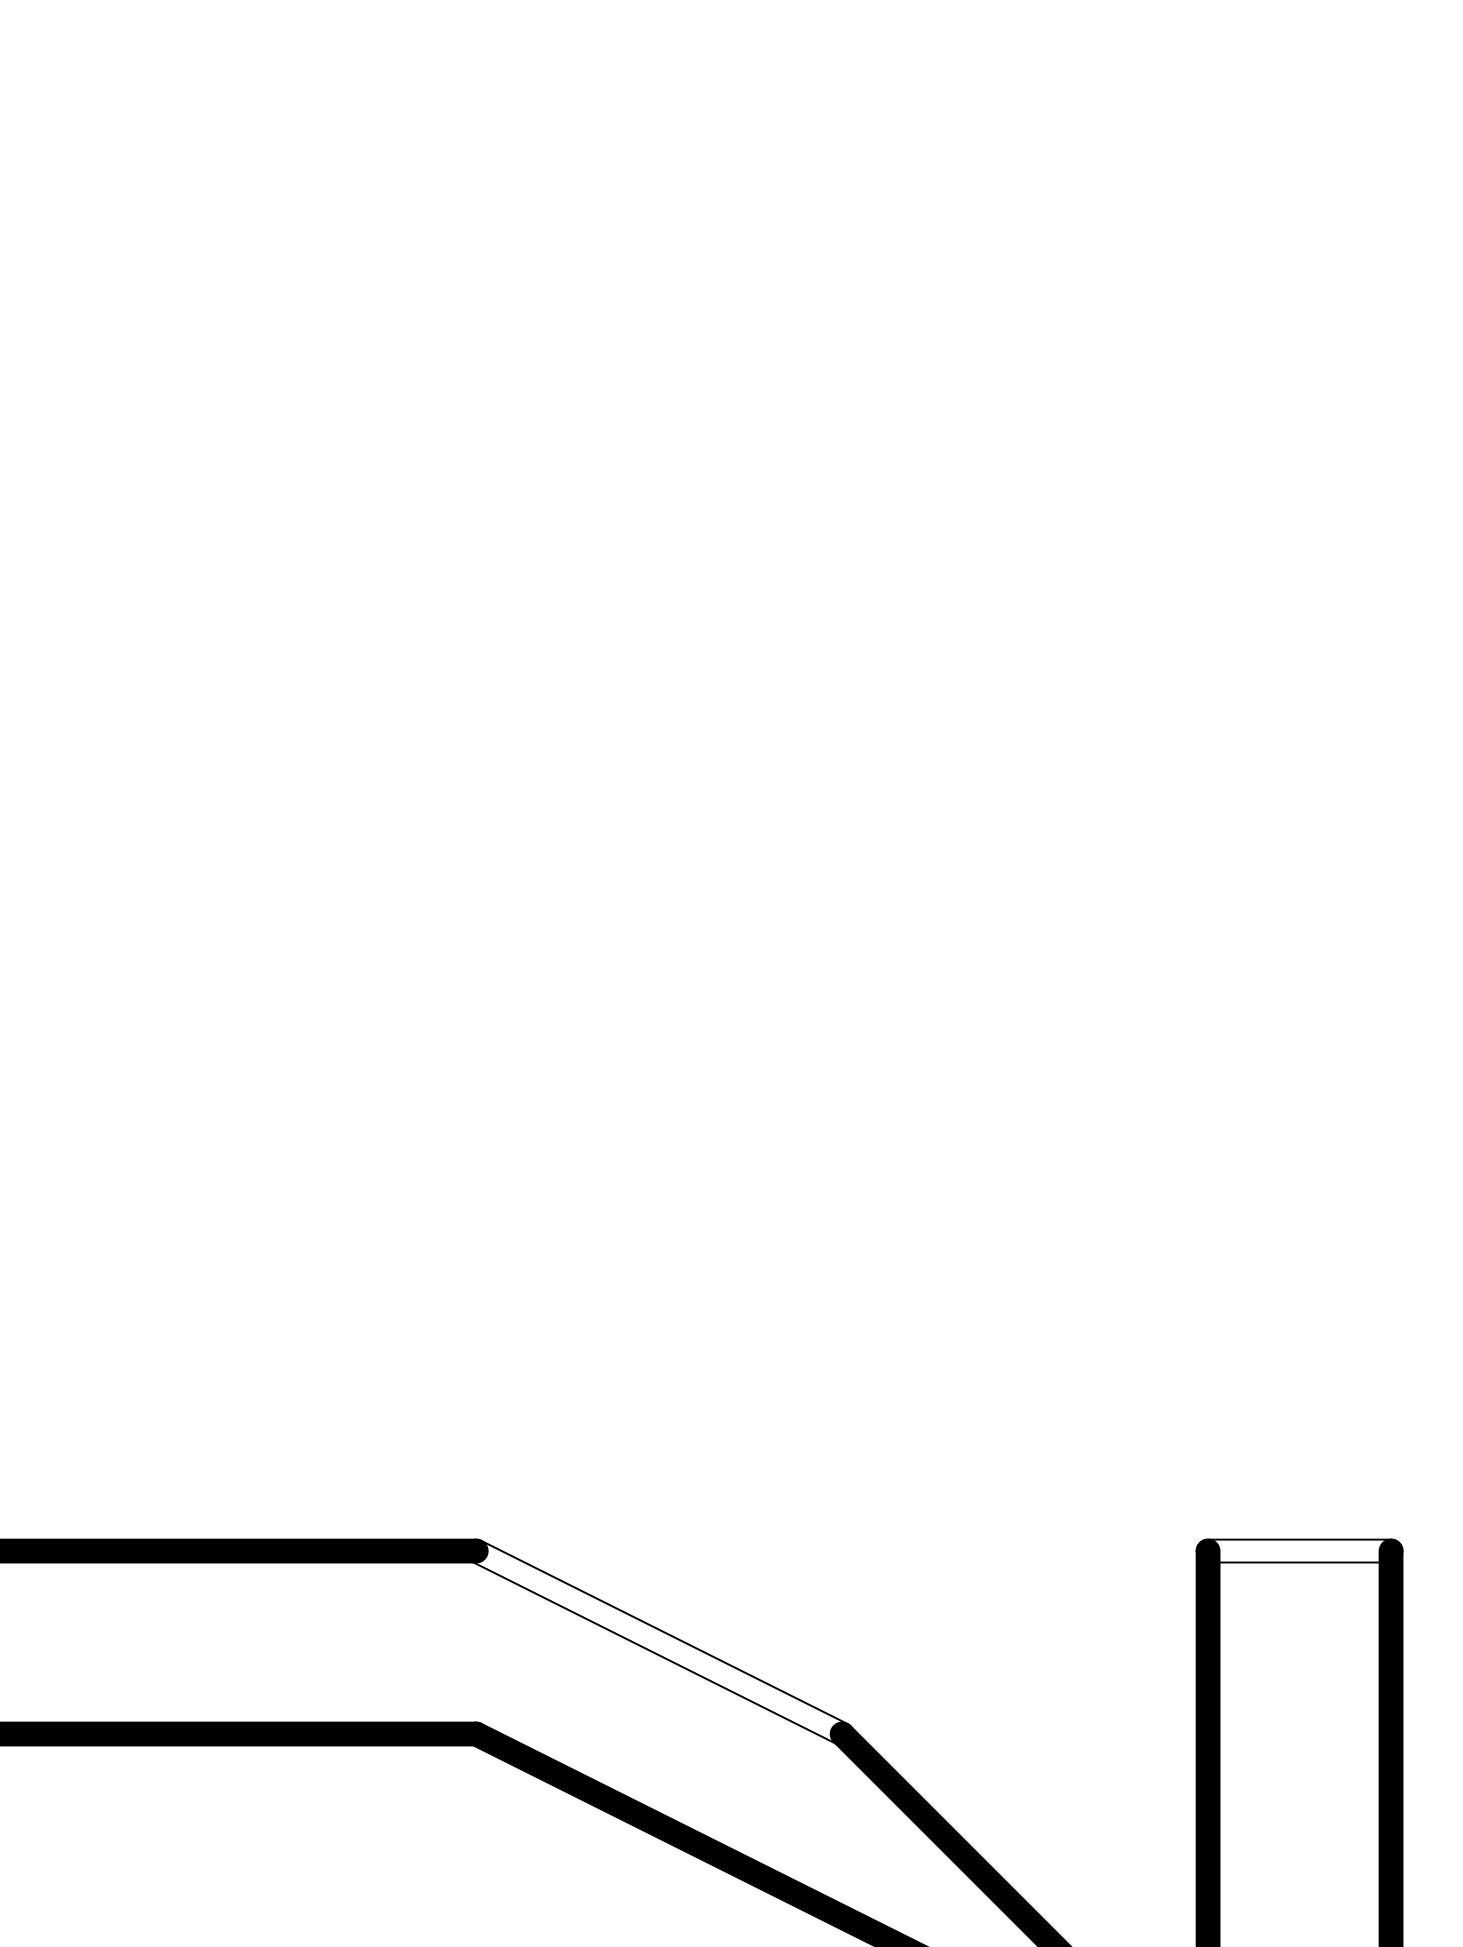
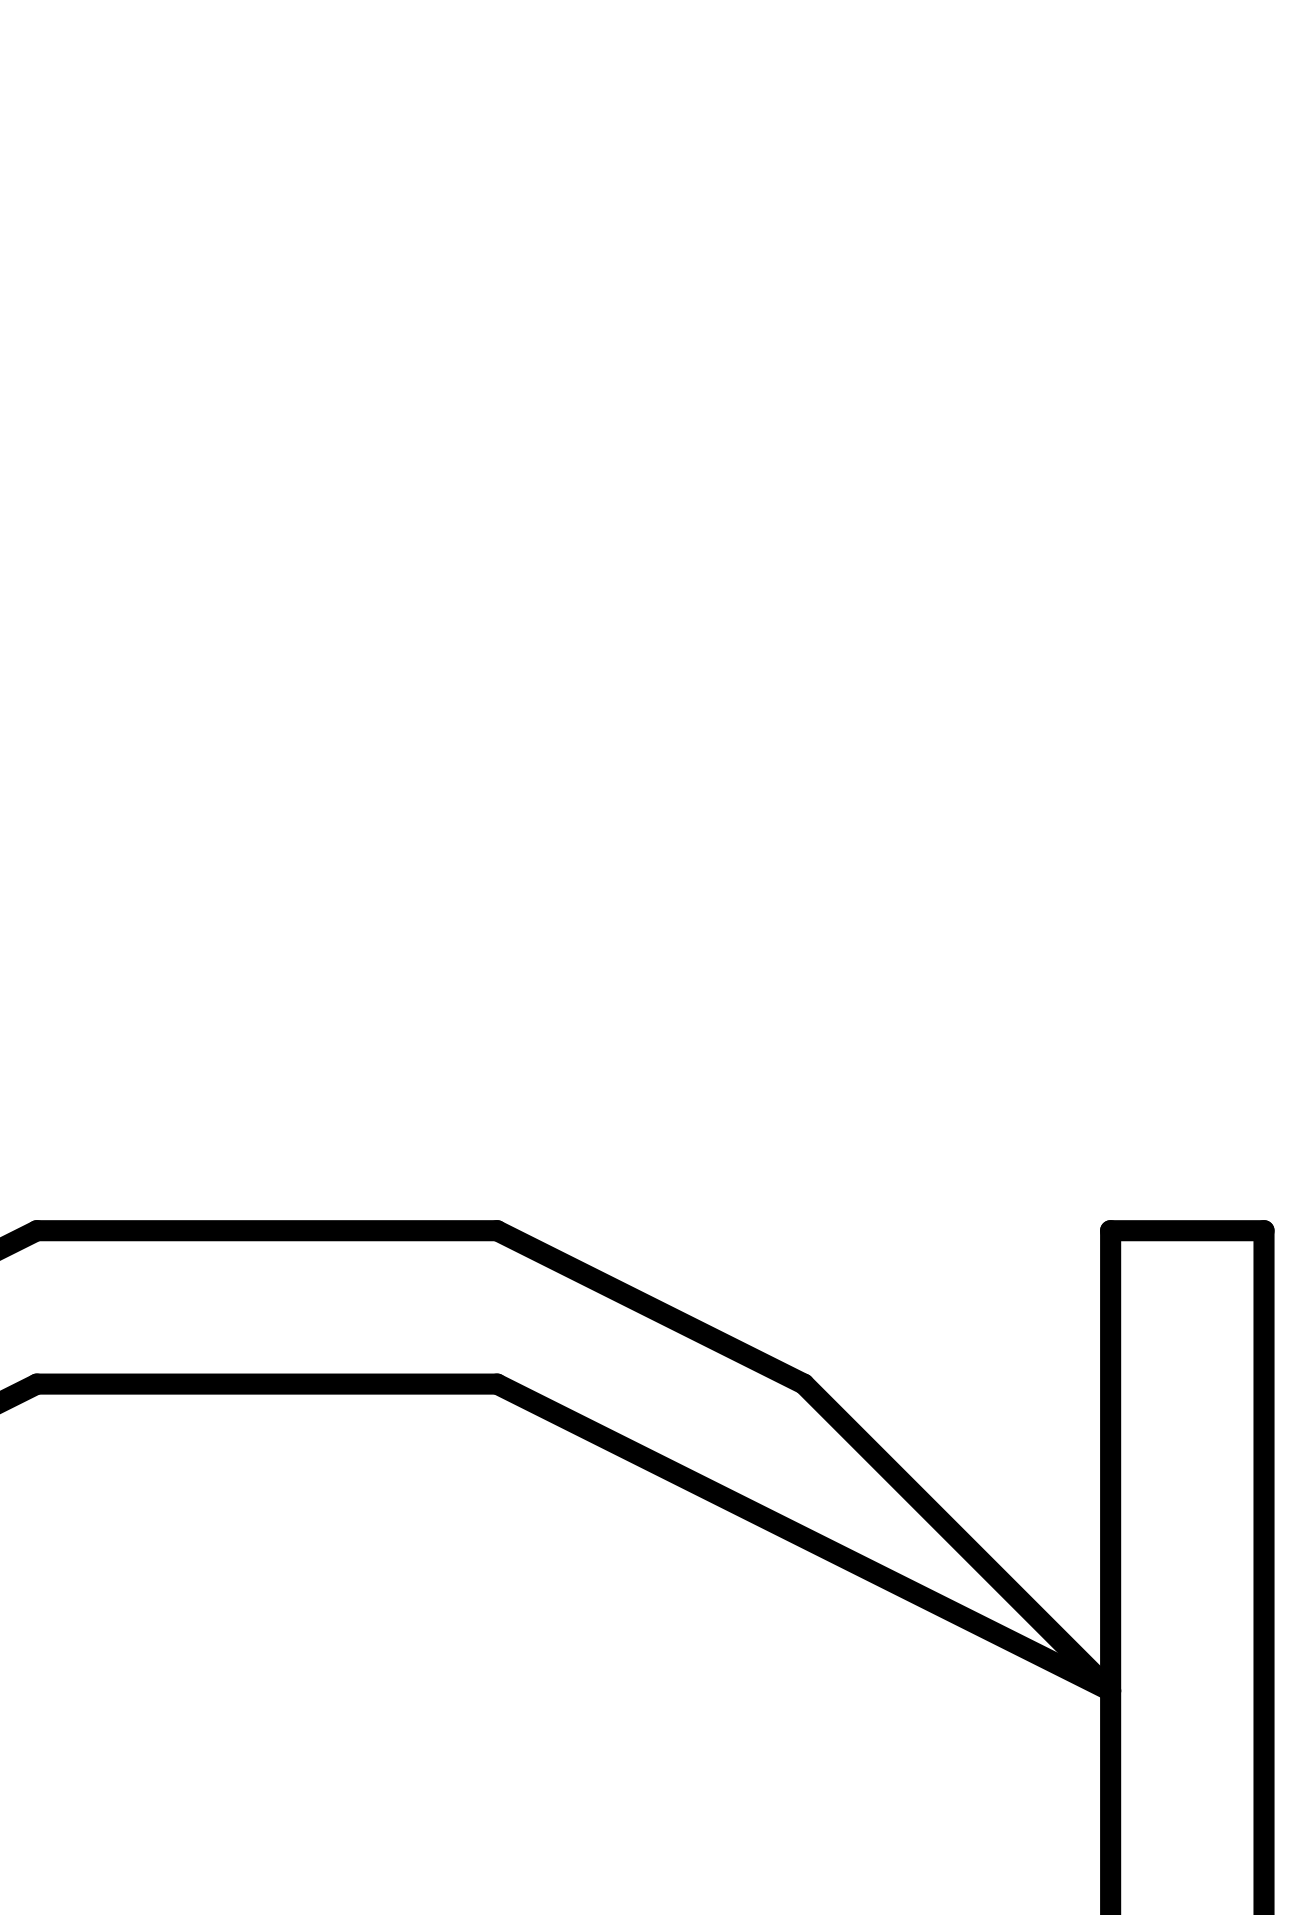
fill: (1299, 1550) -> (1187, 1230), added
fill: (659, 1642) -> (650, 1307), added

